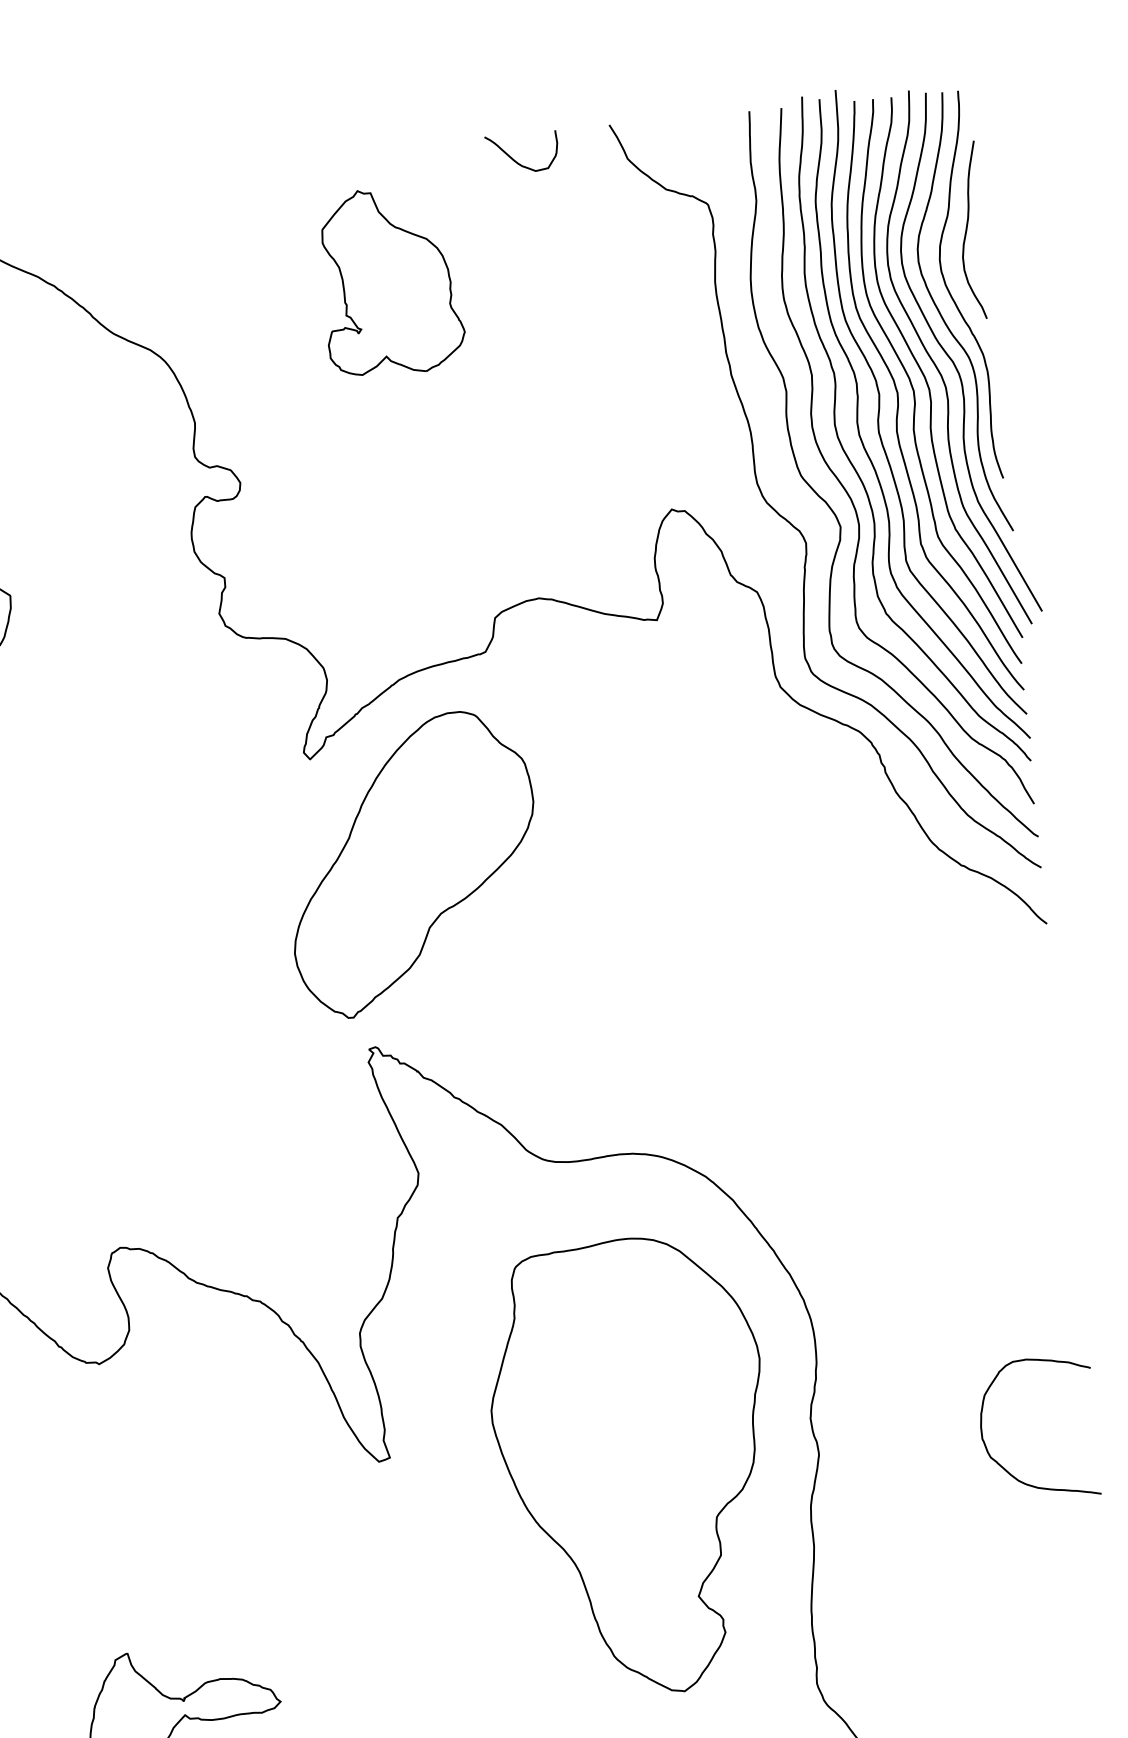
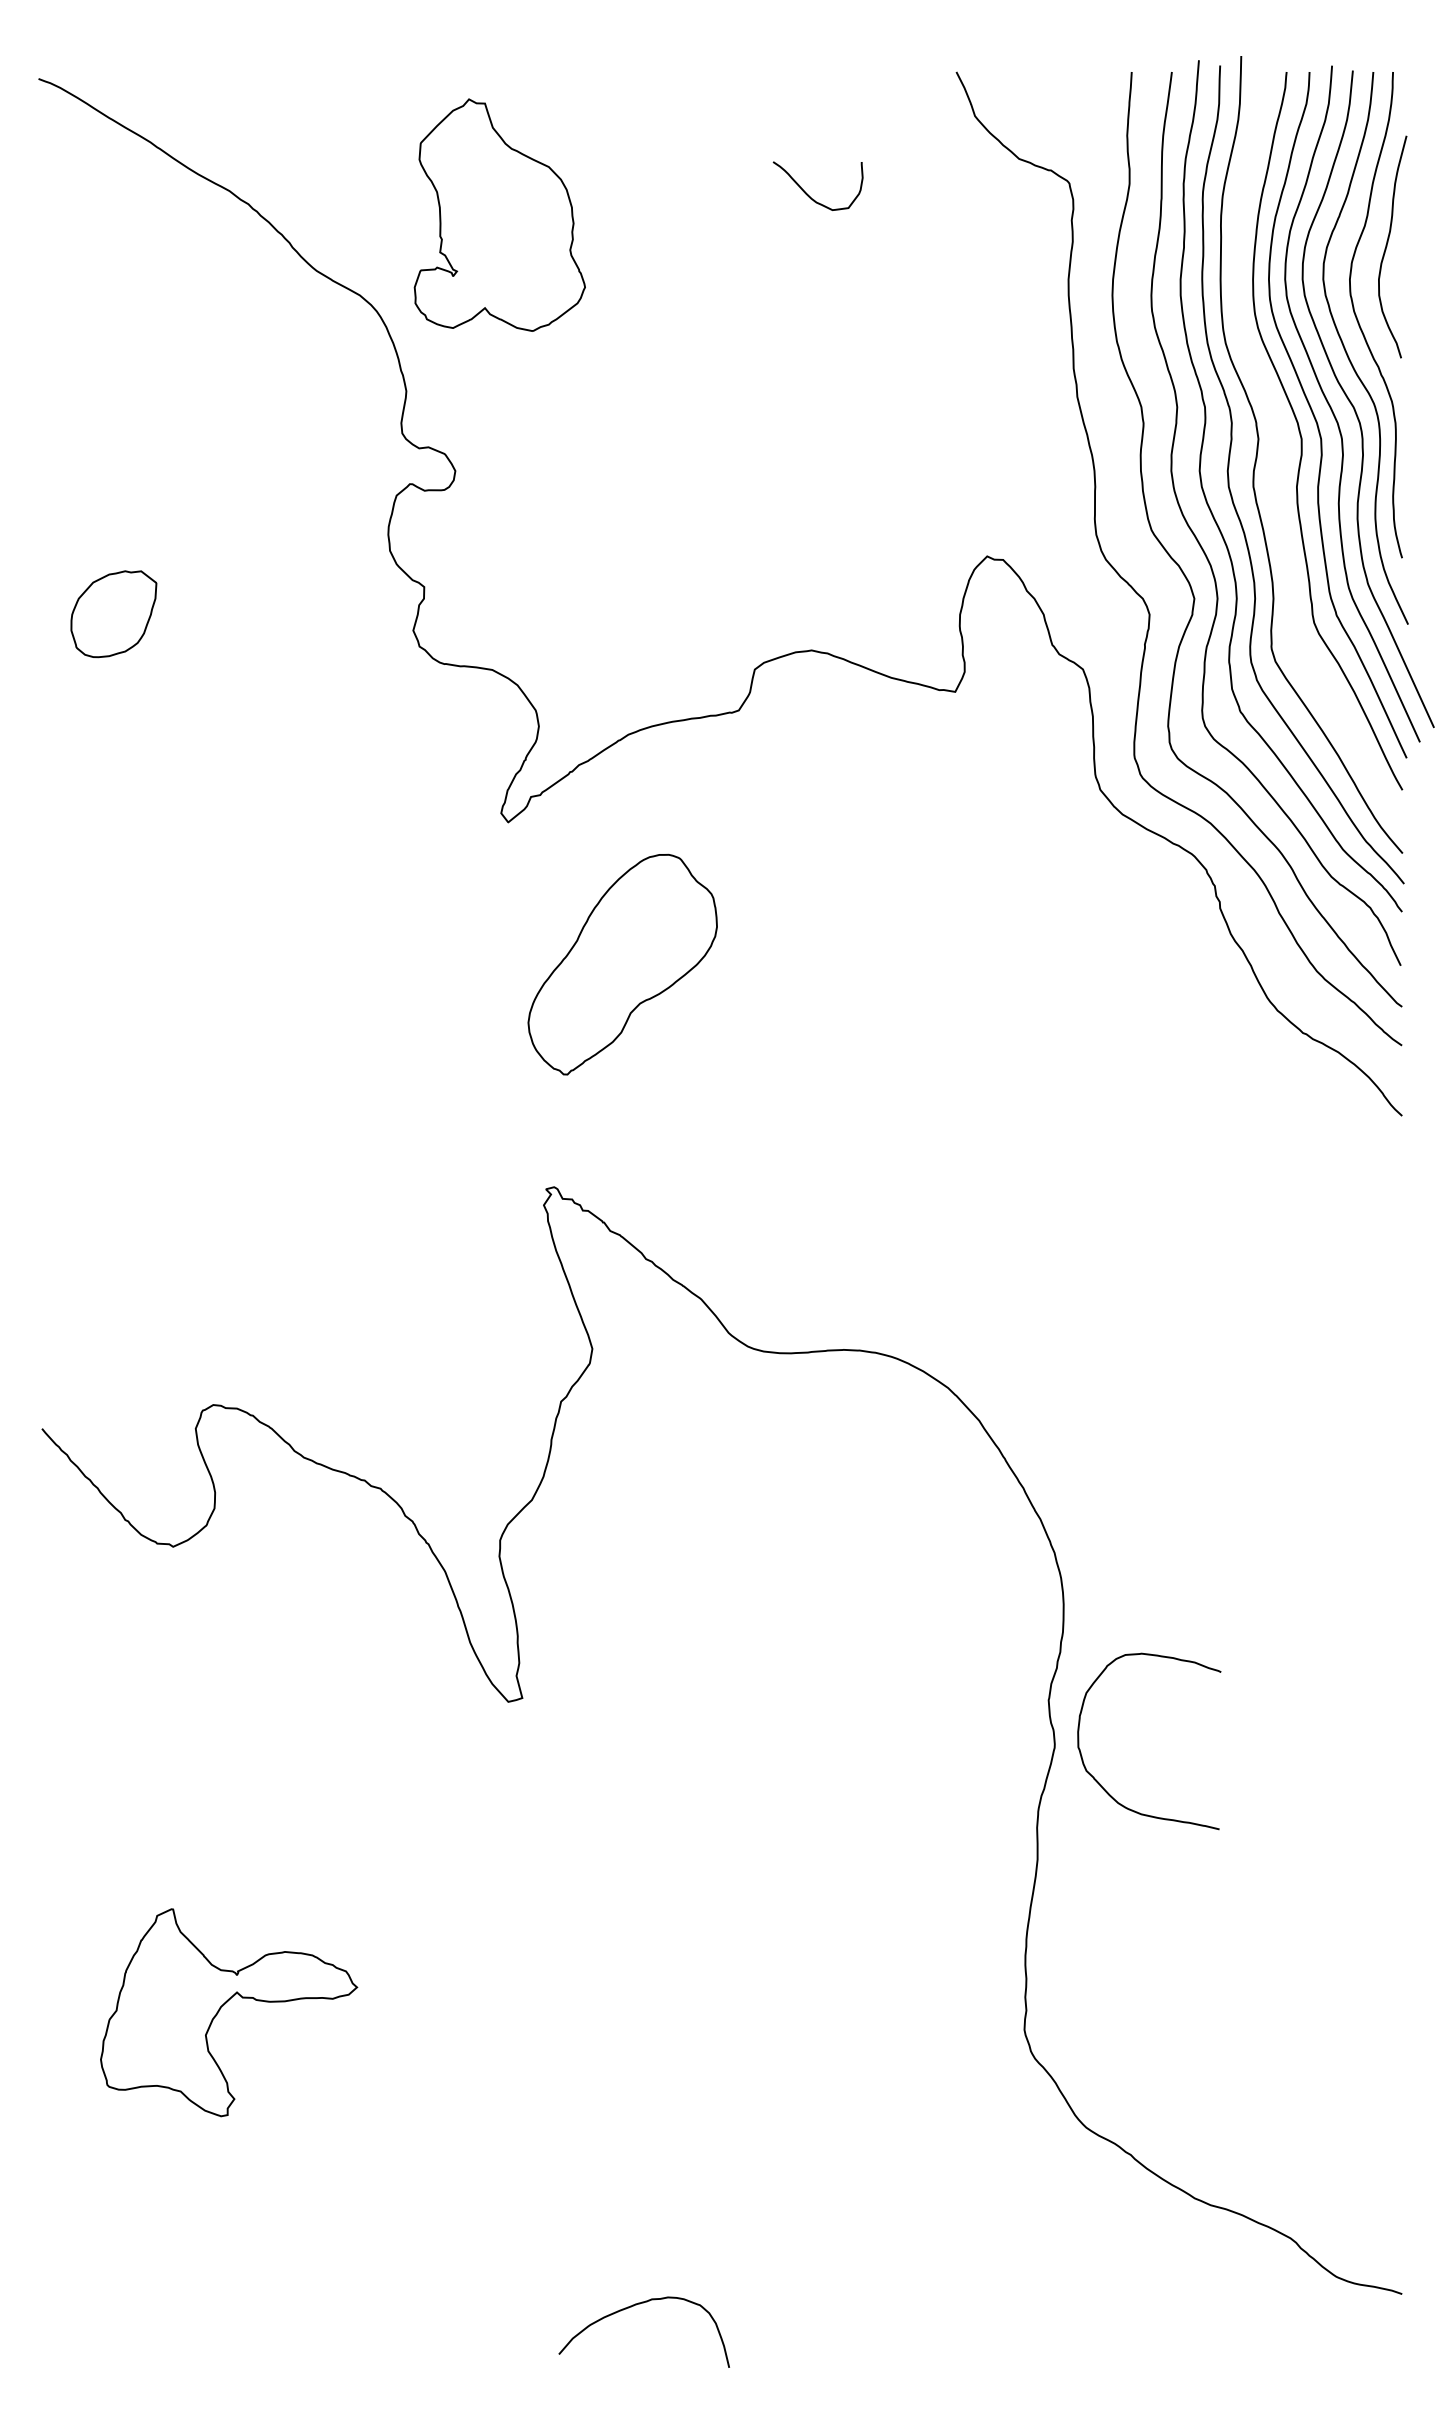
curve: (515, 160) -> (808, 194), moved
part: (390, 280) -> (499, 214), moved
curve: (898, 397) -> (1282, 445), removed
part: (412, 863) -> (622, 964), size x0.6
curve: (1002, 1466) -> (1100, 1783), moved
part: (633, 1467) -> (823, 1739), removed

